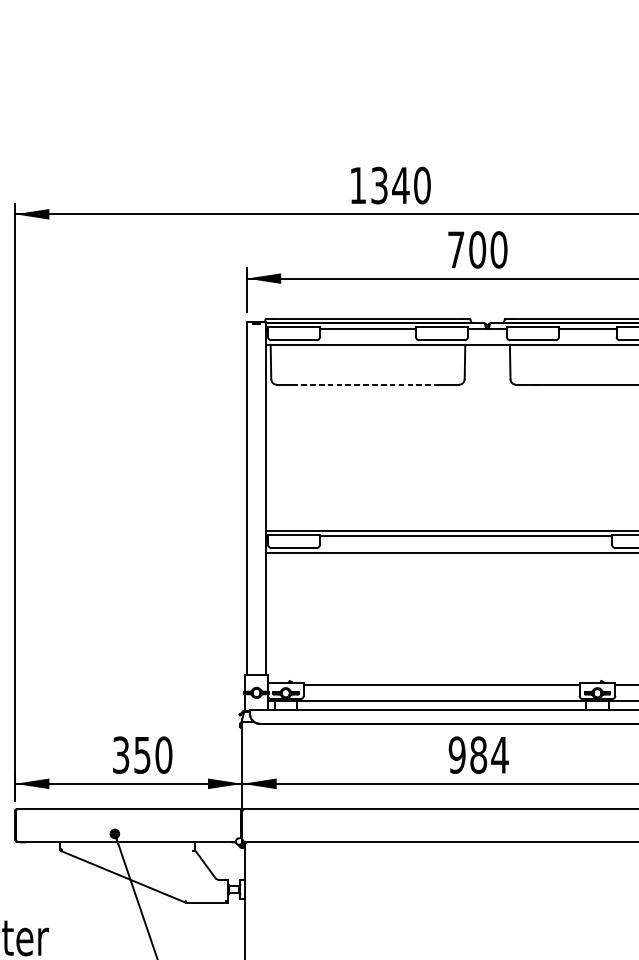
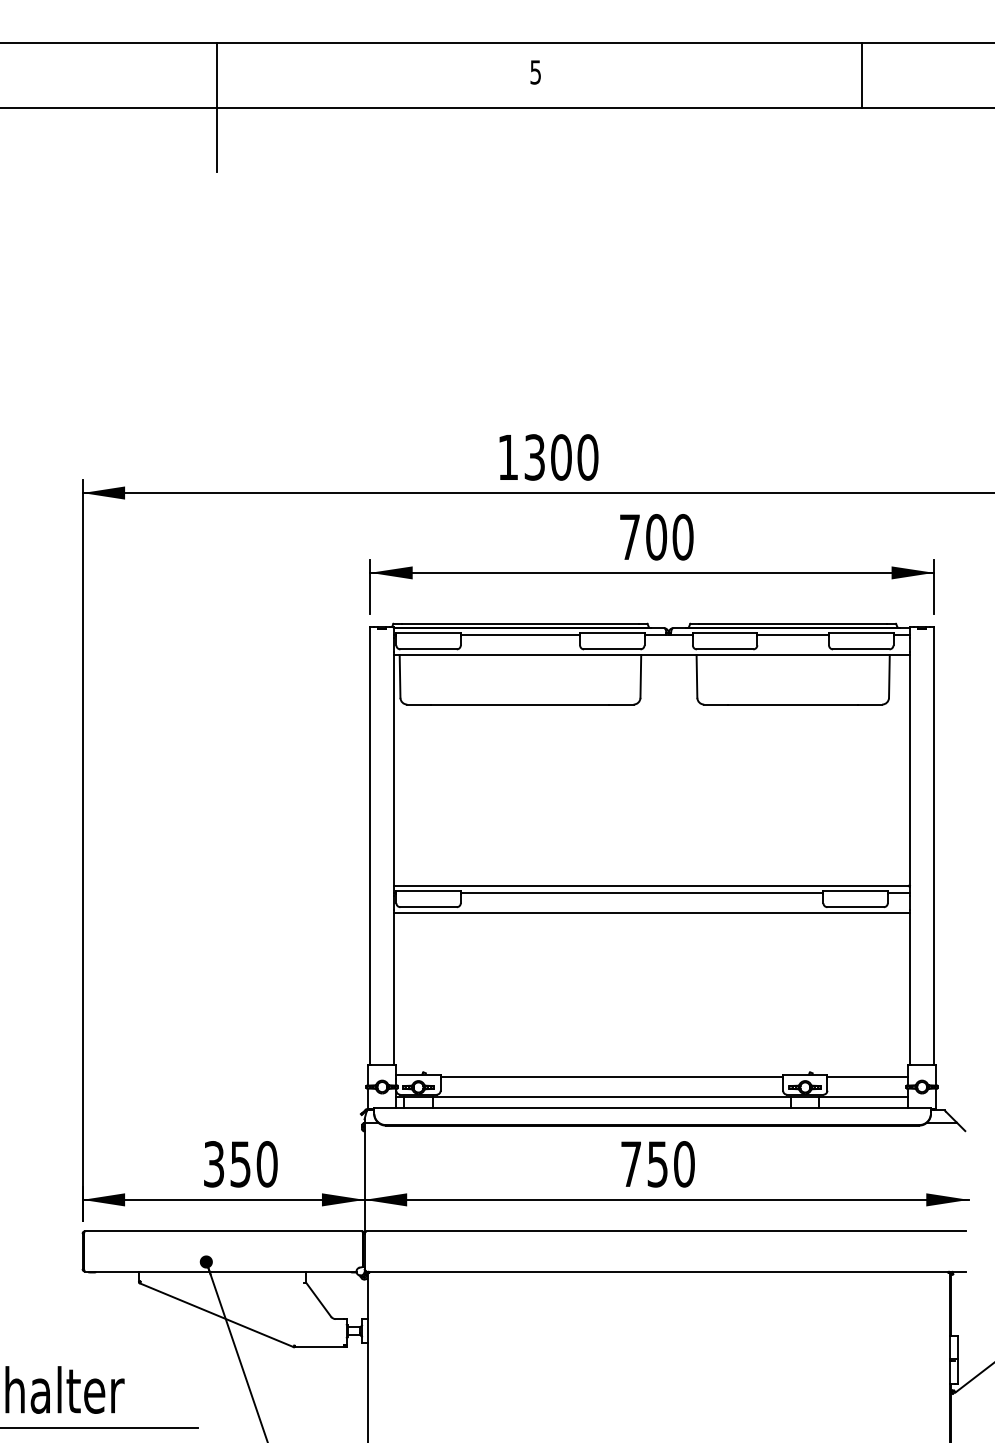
text: (401, 185) -> (561, 457), 1340 -> 1300
line: (367, 384) -> (519, 704), dashed -> solid
text: (478, 755) -> (657, 1164), 984 -> 750

